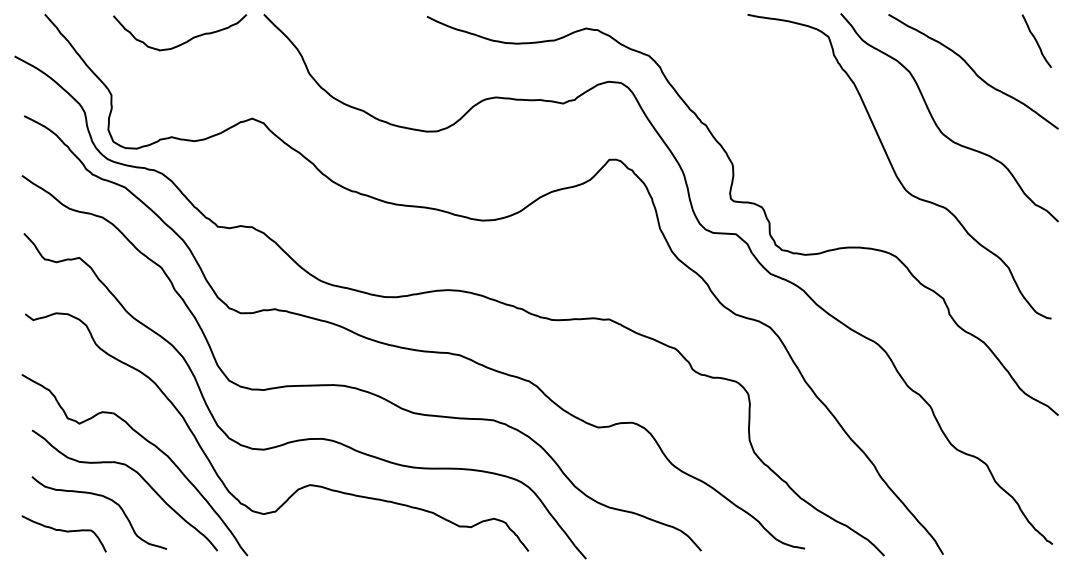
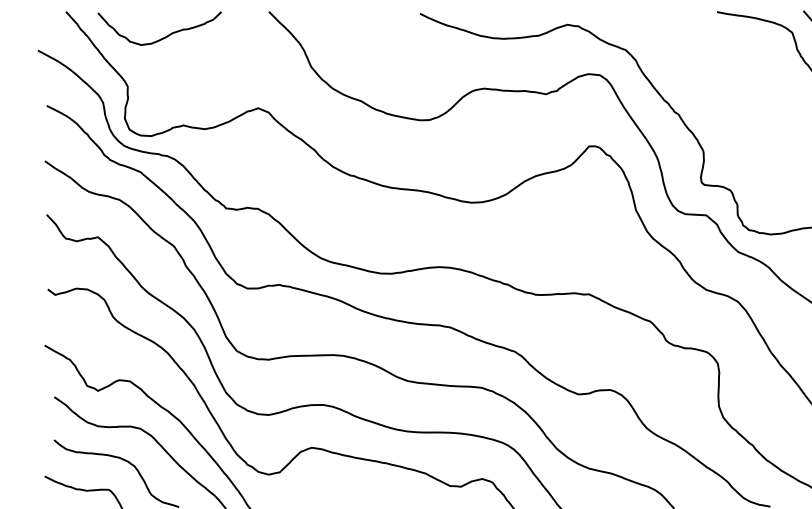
curve: (185, 41) -> (164, 36), moved

